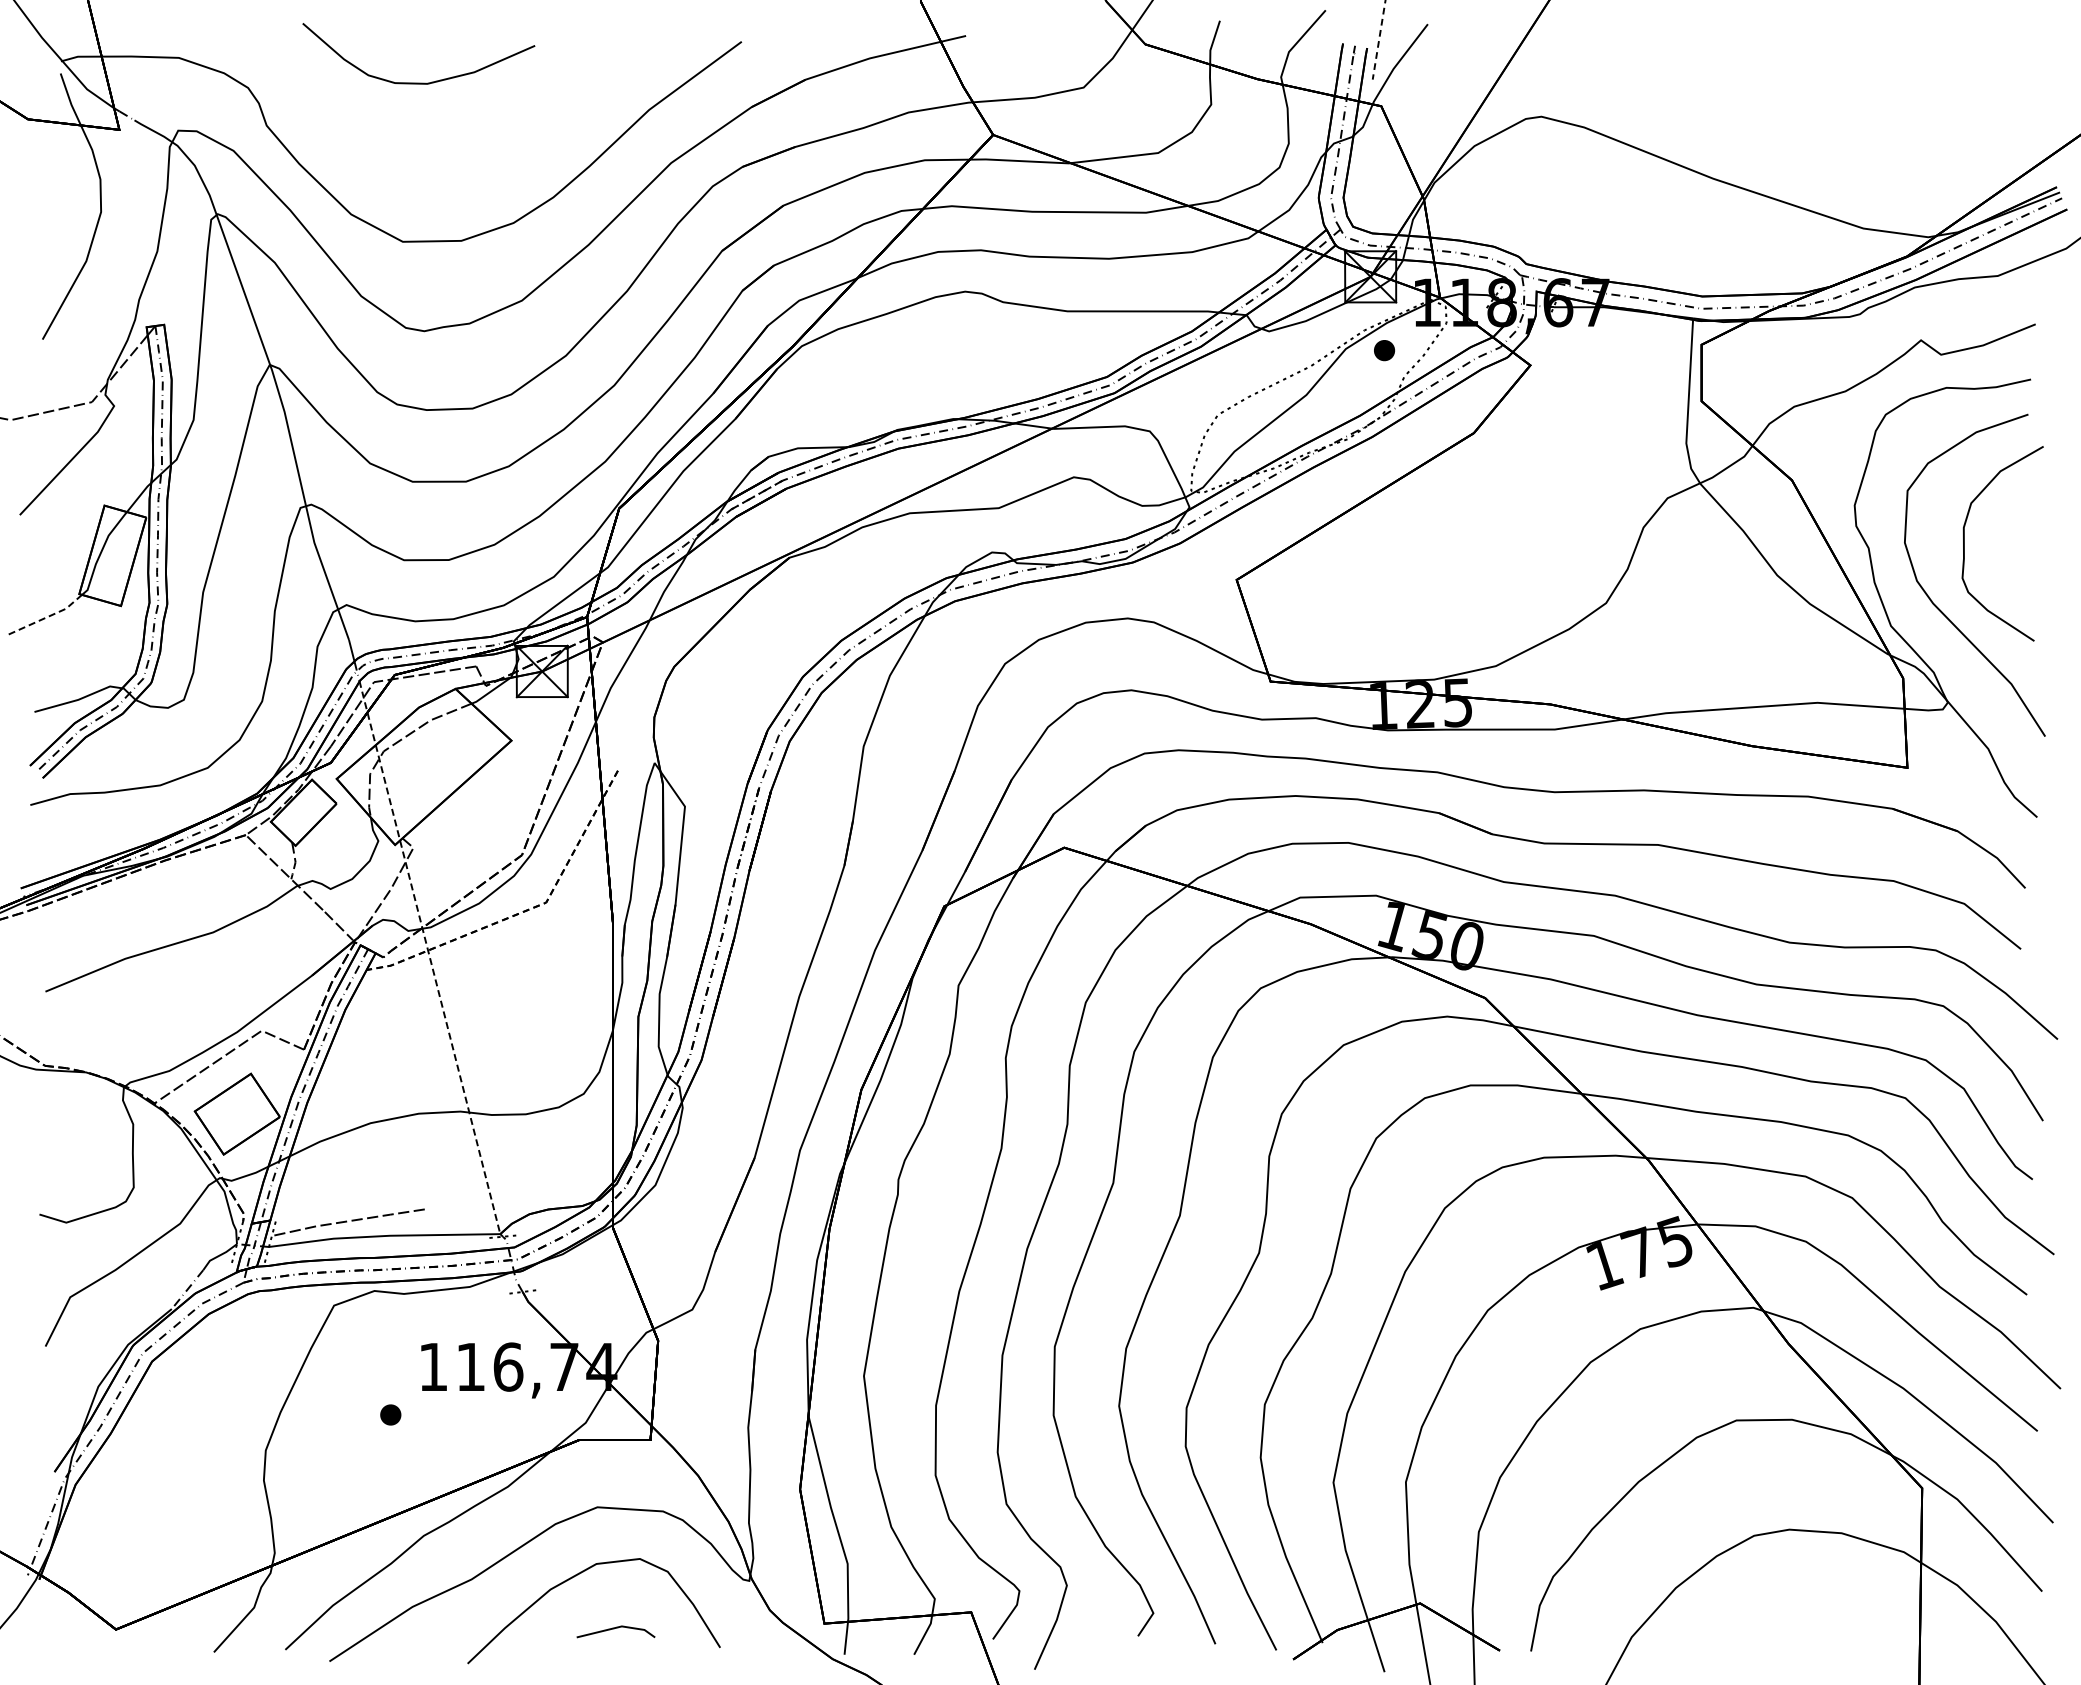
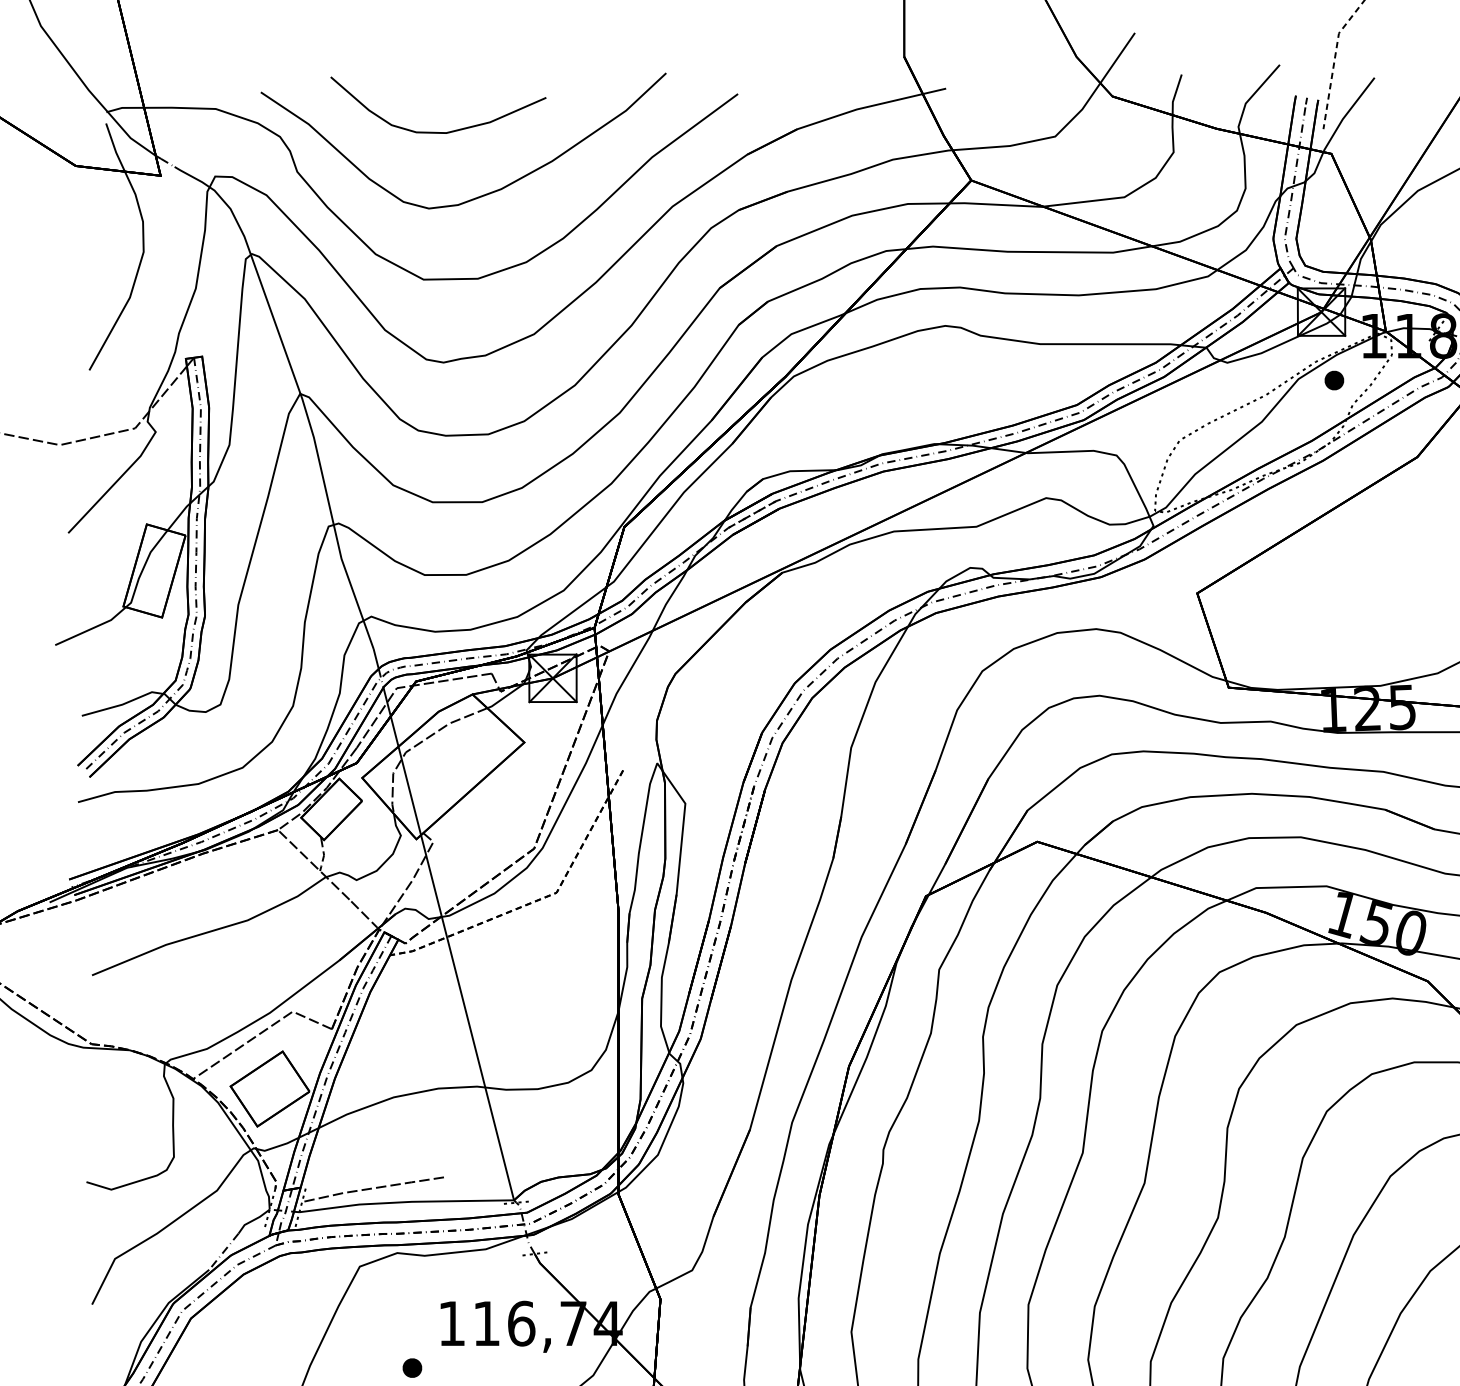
curve: (466, 150) -> (482, 194), added
line: (46, 617) -> (92, 628), dashed -> solid
line: (430, 958) -> (449, 944), dashed -> solid

